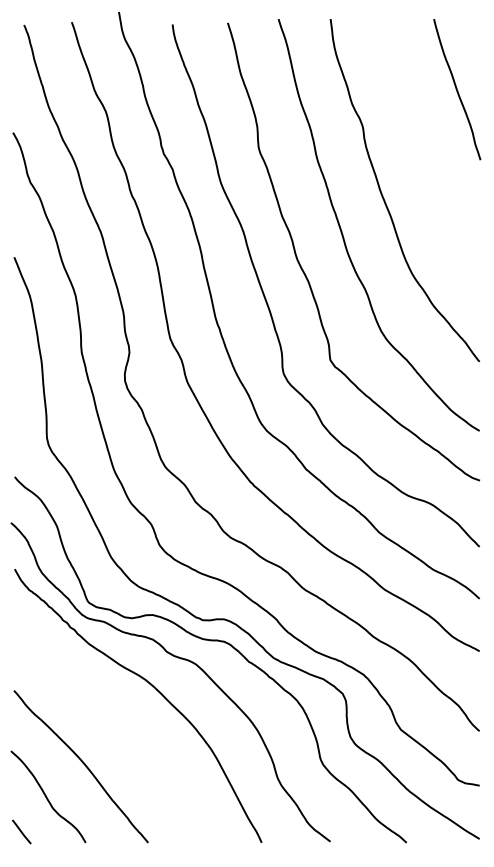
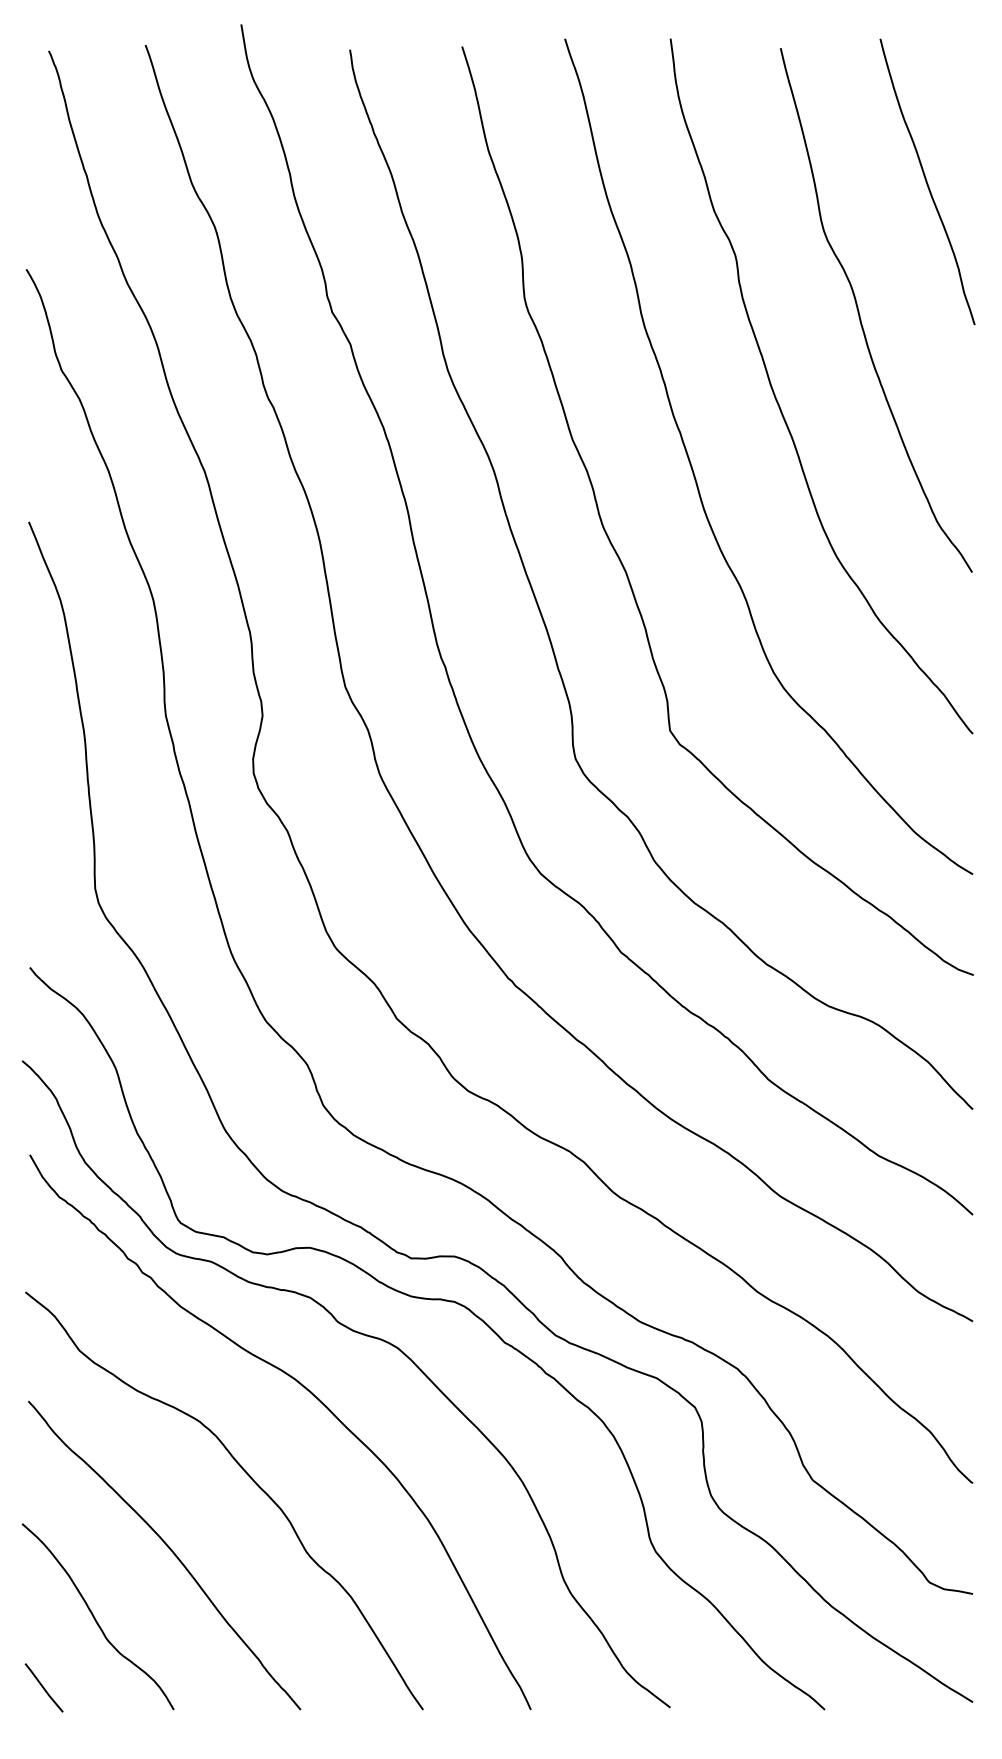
curve: (424, 153) -> (861, 311), added
curve: (121, 727) -> (246, 1475), added

